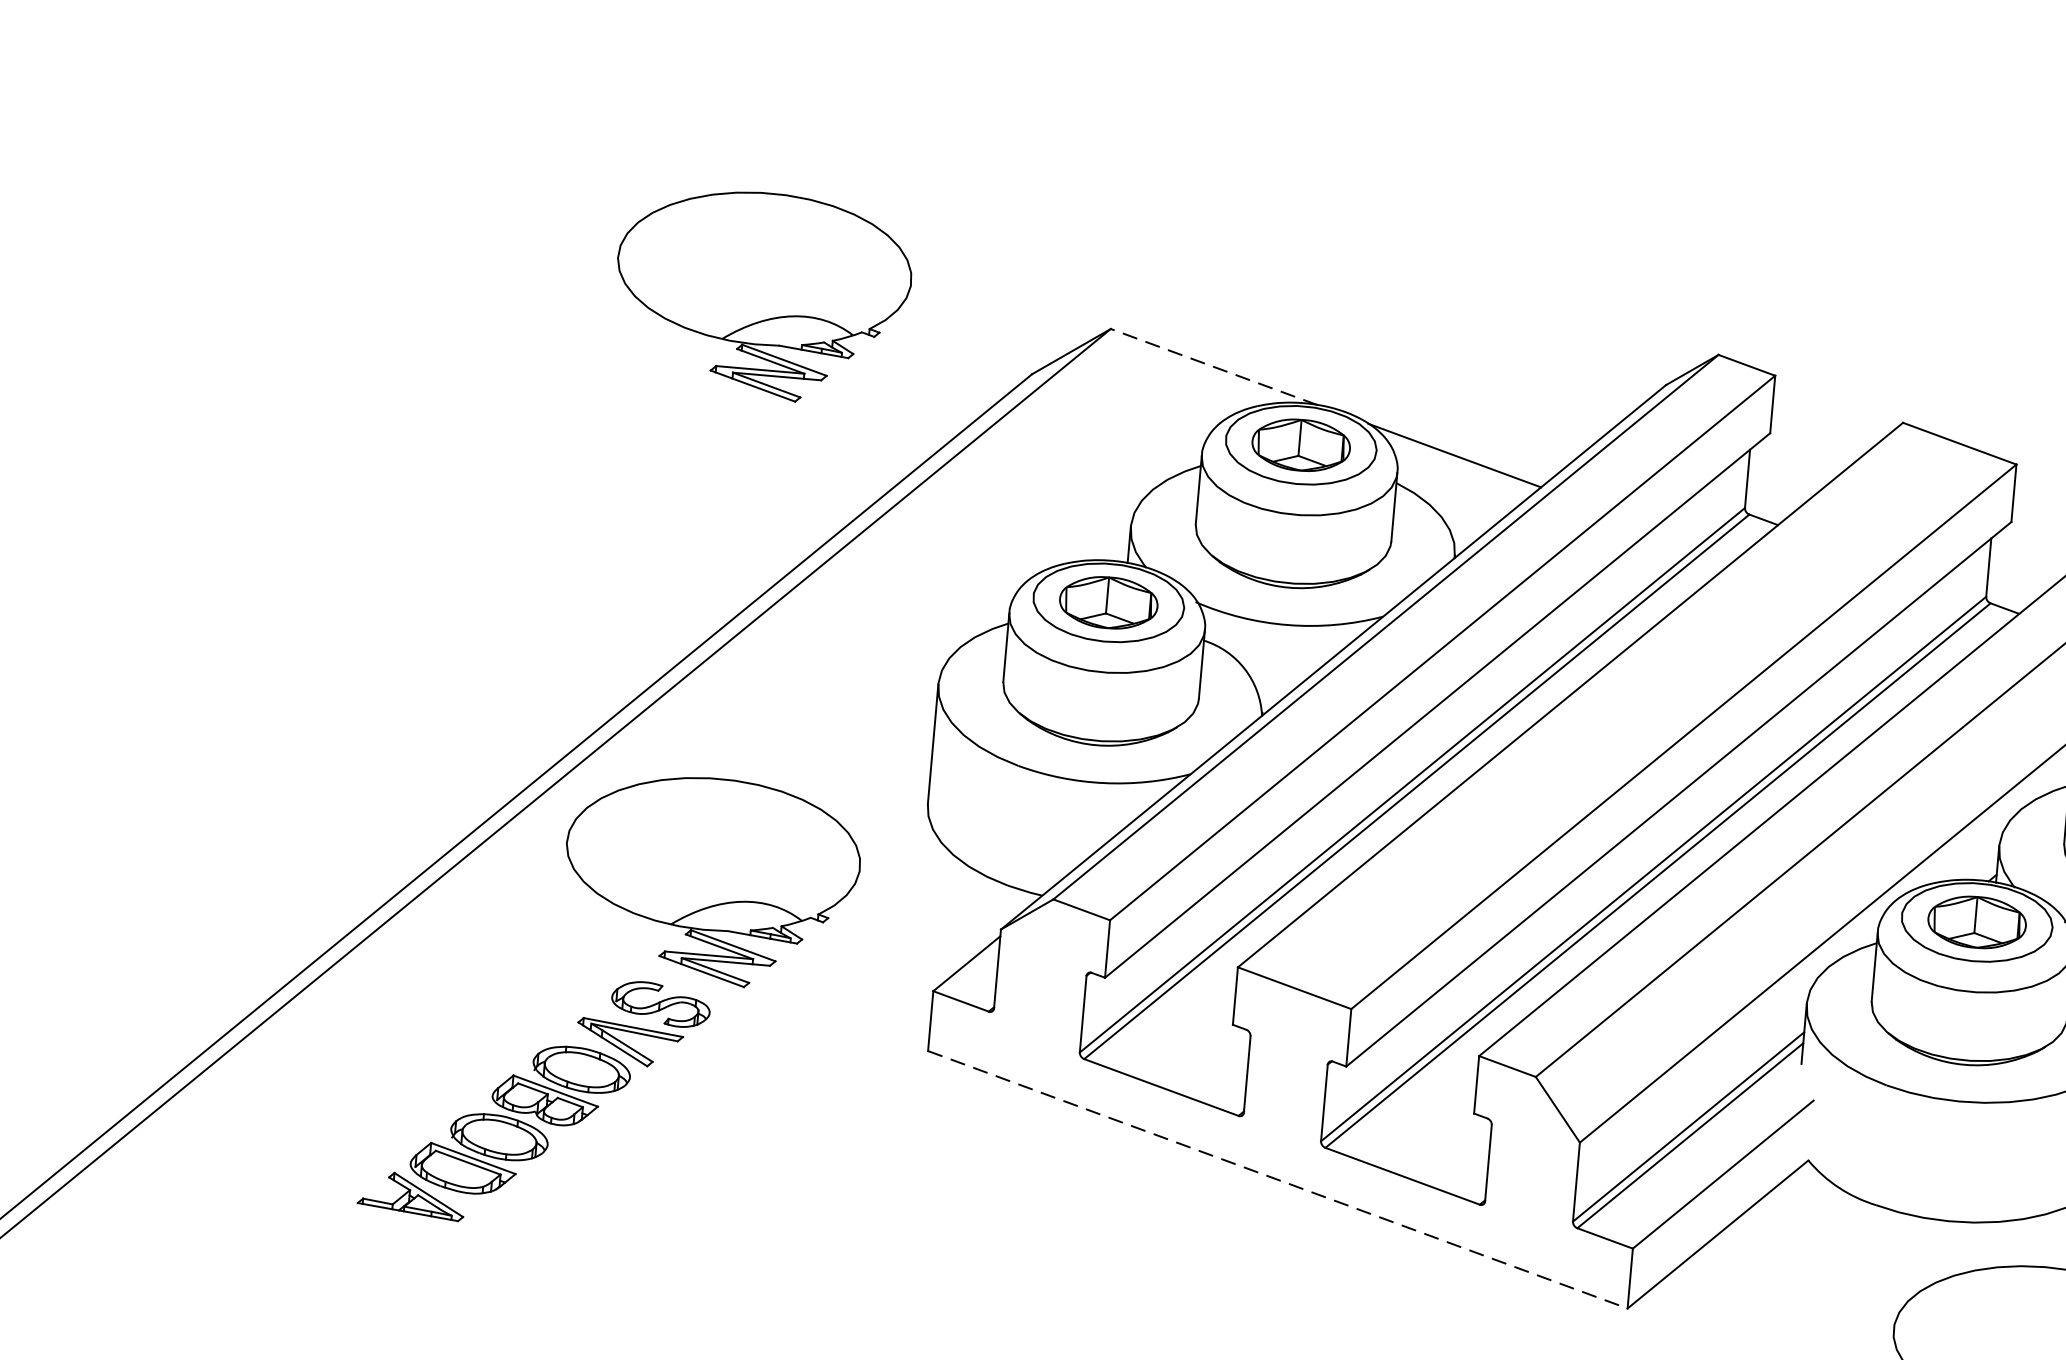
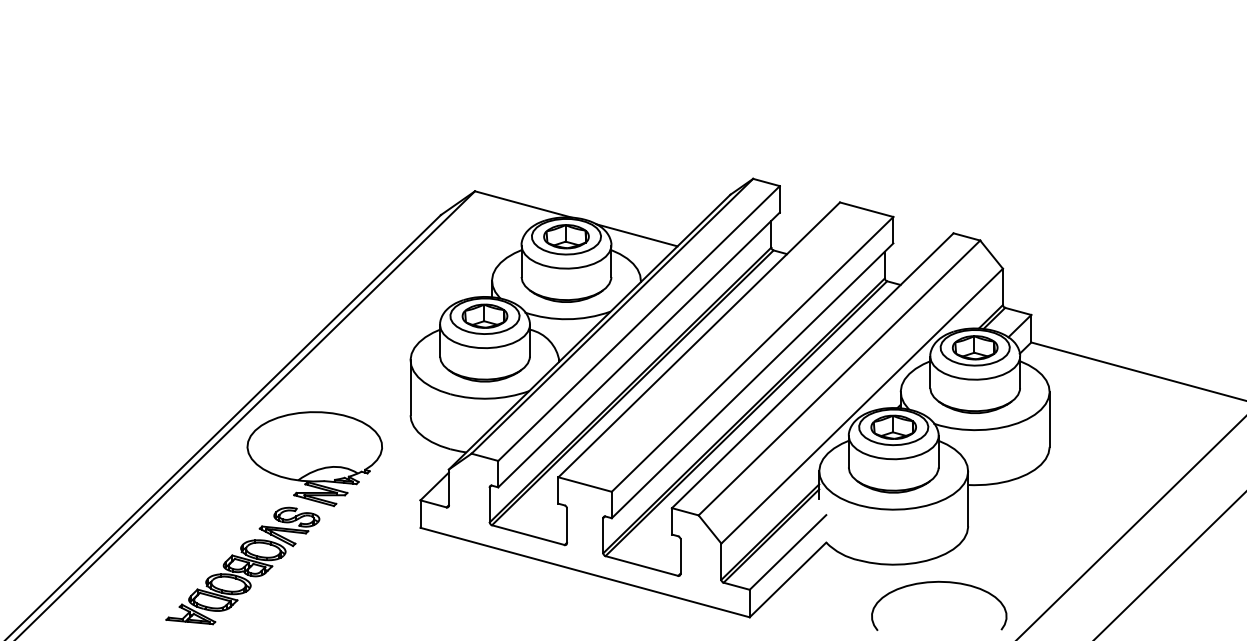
part: (761, 296) -> (314, 190), removed
line: (1213, 366) -> (523, 204), dashed -> solid
line: (1278, 1179) -> (585, 572), dashed -> solid

